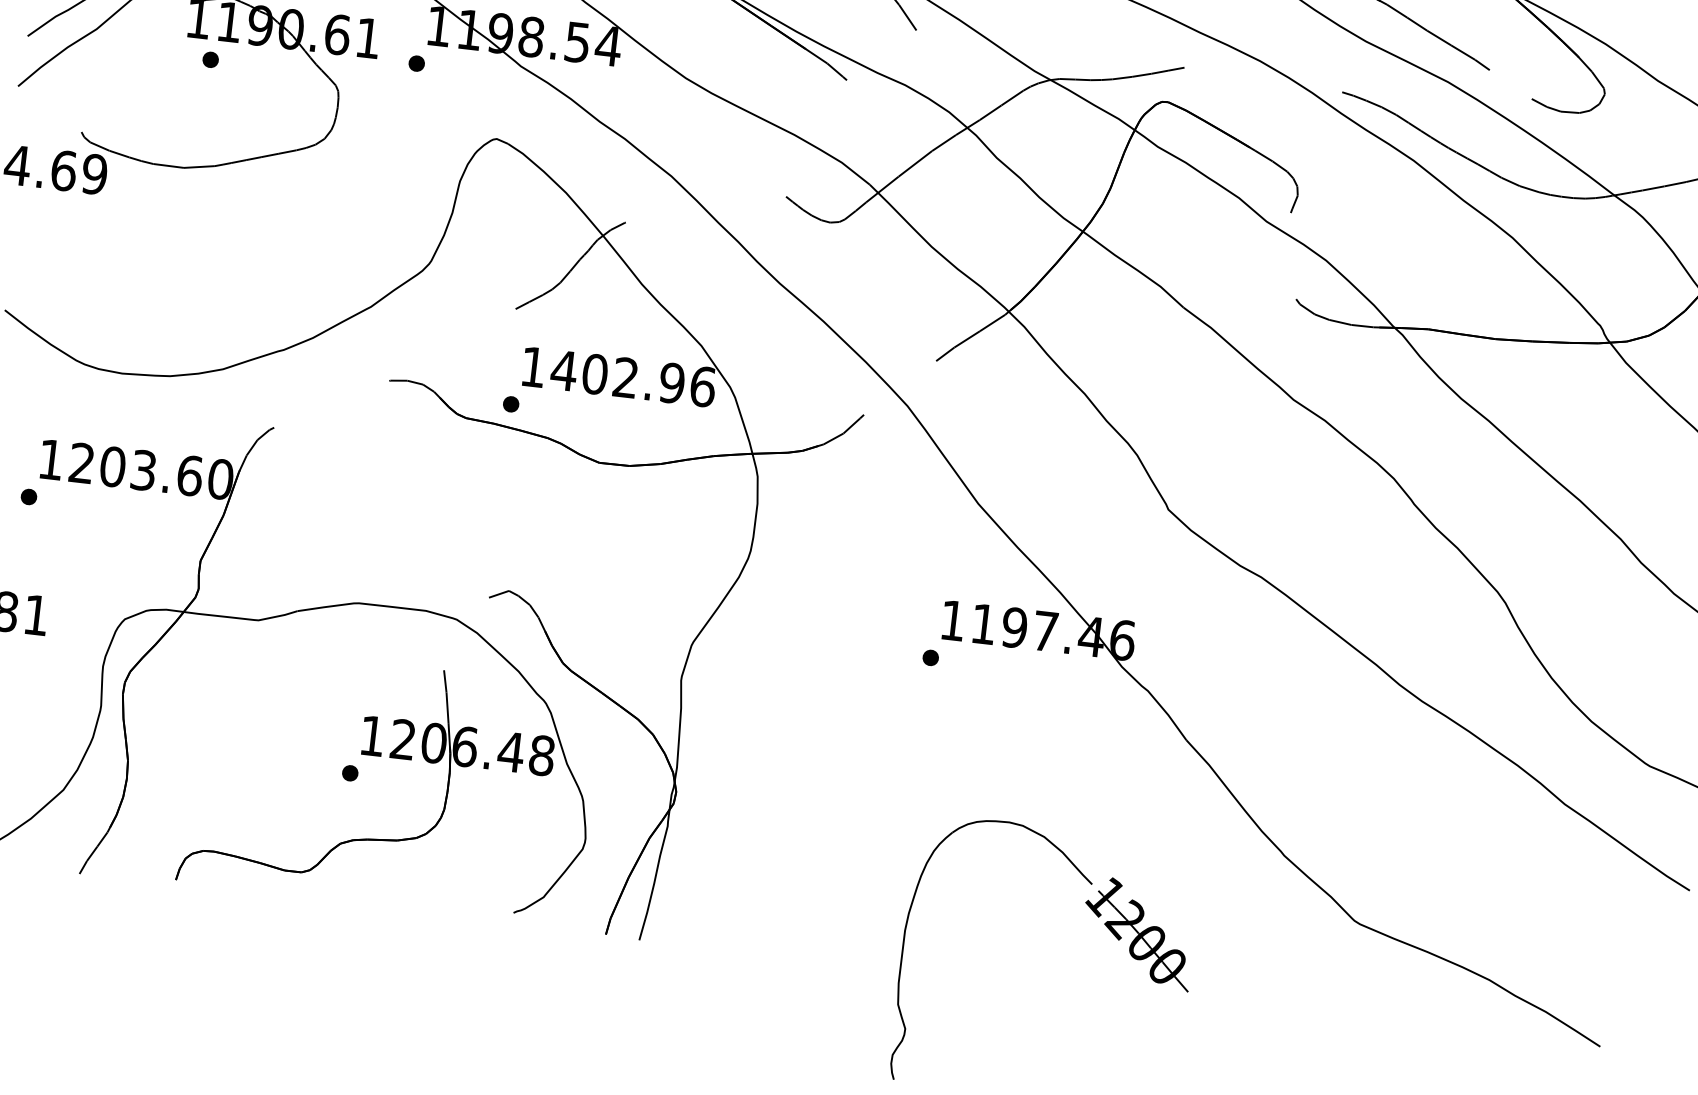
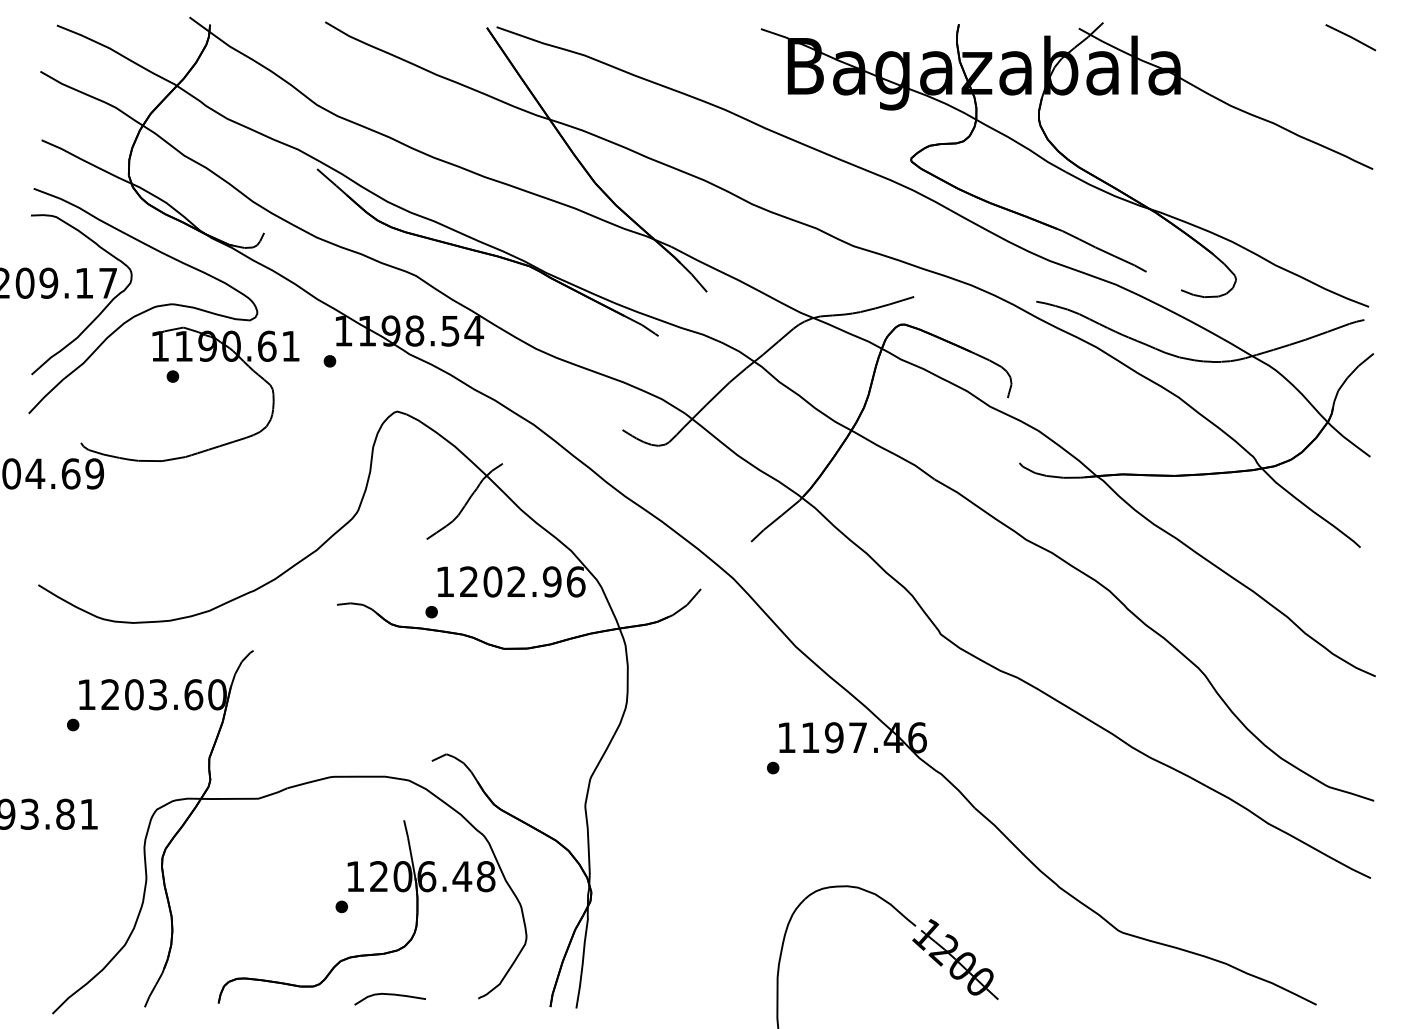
text: (563, 370) -> (468, 581), 1402.96 -> 1202.96
curve: (398, 895) -> (389, 995), added

